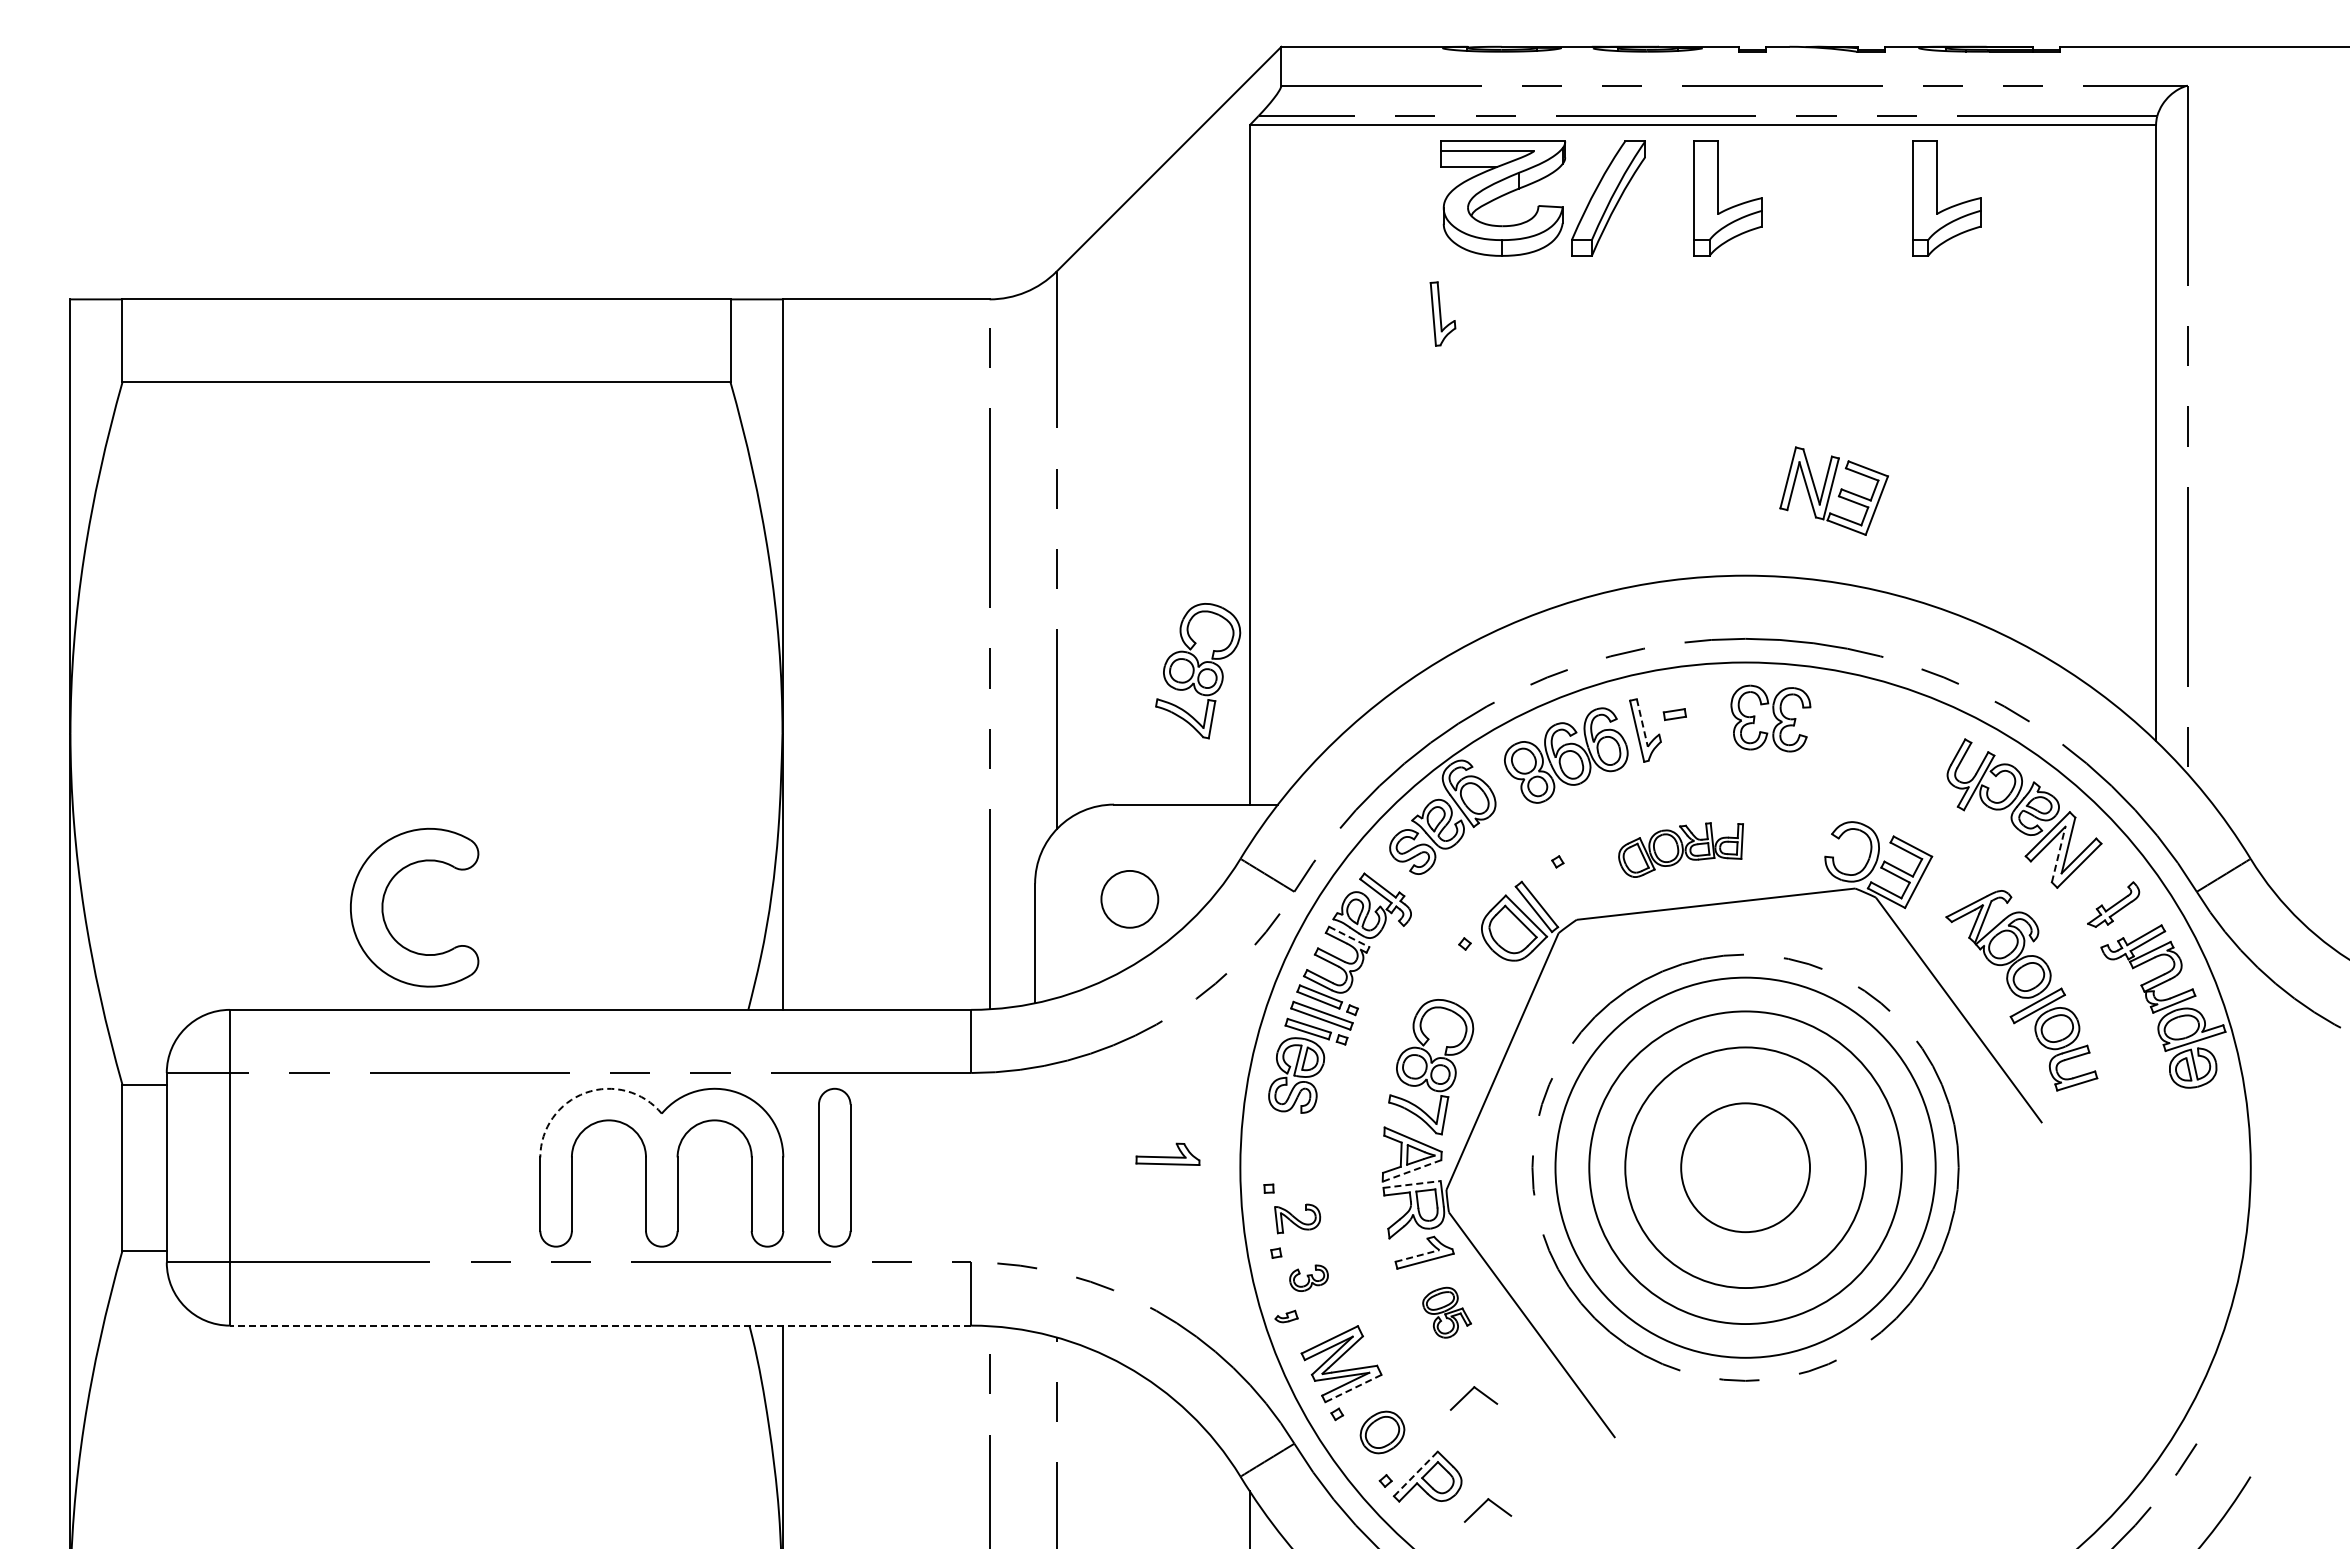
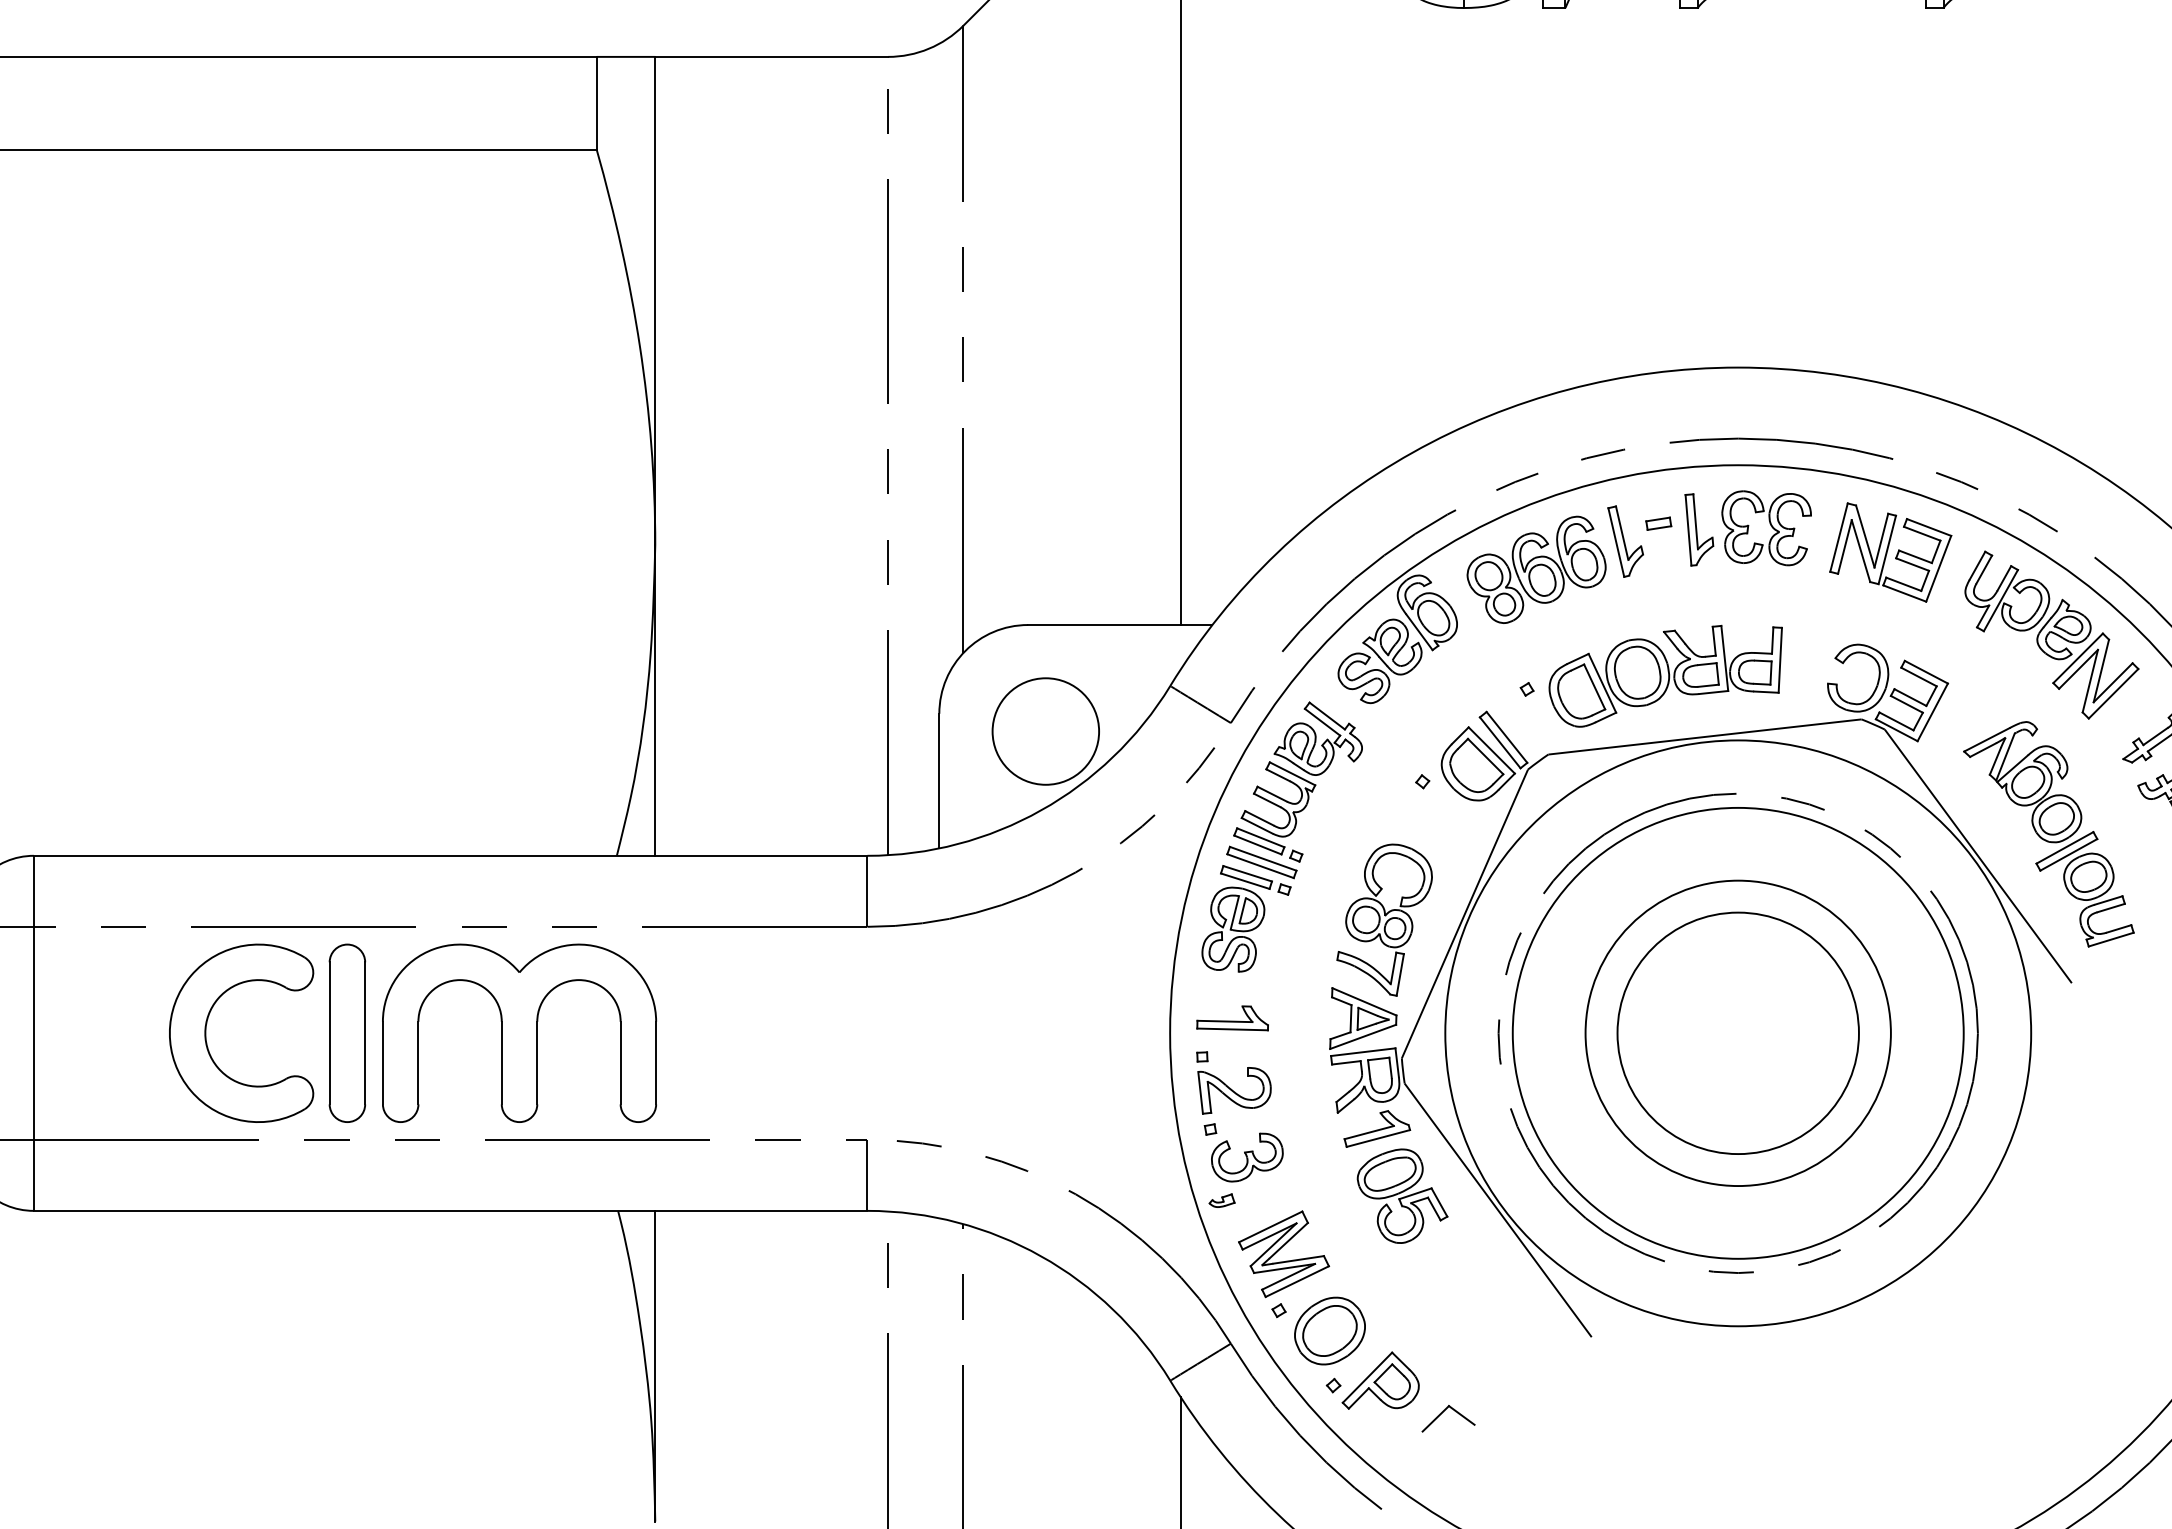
part: (1442, 313) -> (1698, 529), moved
part: (1833, 490) -> (1889, 551), moved
part: (1198, 671) -> (1123, 475), removed
line: (1642, 723) -> (1622, 533), dashed -> solid
part: (1680, 849) -> (1665, 675), size x1.67
line: (2058, 854) -> (2090, 681), dashed -> solid
circle: (1129, 898) -> (1045, 730), size x1.67
part: (383, 907) -> (206, 1033), moved
line: (1349, 936) -> (1292, 773), dashed -> solid
arc: (585, 1092) -> (433, 948), dashed -> solid
part: (1167, 1153) -> (1232, 1017), moved
part: (834, 1167) -> (347, 1033), moved
circle: (1745, 1167) -> (1738, 1033), size x0.71
circle: (1745, 1167) -> (1738, 1033), size x1.67
circle: (1745, 1167) -> (1738, 1033), size x1.67
circle: (1745, 1167) -> (1738, 1033), size x1.67
line: (1411, 1171) -> (1362, 1037), dashed -> solid
line: (1412, 1184) -> (1363, 1052), dashed -> solid
part: (1297, 1218) -> (1234, 1090), size x1.43
line: (1417, 1256) -> (1369, 1133), dashed -> solid
part: (1308, 1278) -> (1246, 1157), size x1.67
part: (1446, 1312) -> (1401, 1196), size x1.67
line: (600, 1325) -> (450, 1210), dashed -> solid
line: (1353, 1388) -> (1297, 1281), dashed -> solid
part: (1469, 1393) -> (1427, 1287), removed
part: (1382, 1432) -> (1329, 1331), size x1.43
line: (1416, 1473) -> (1368, 1377), dashed -> solid

